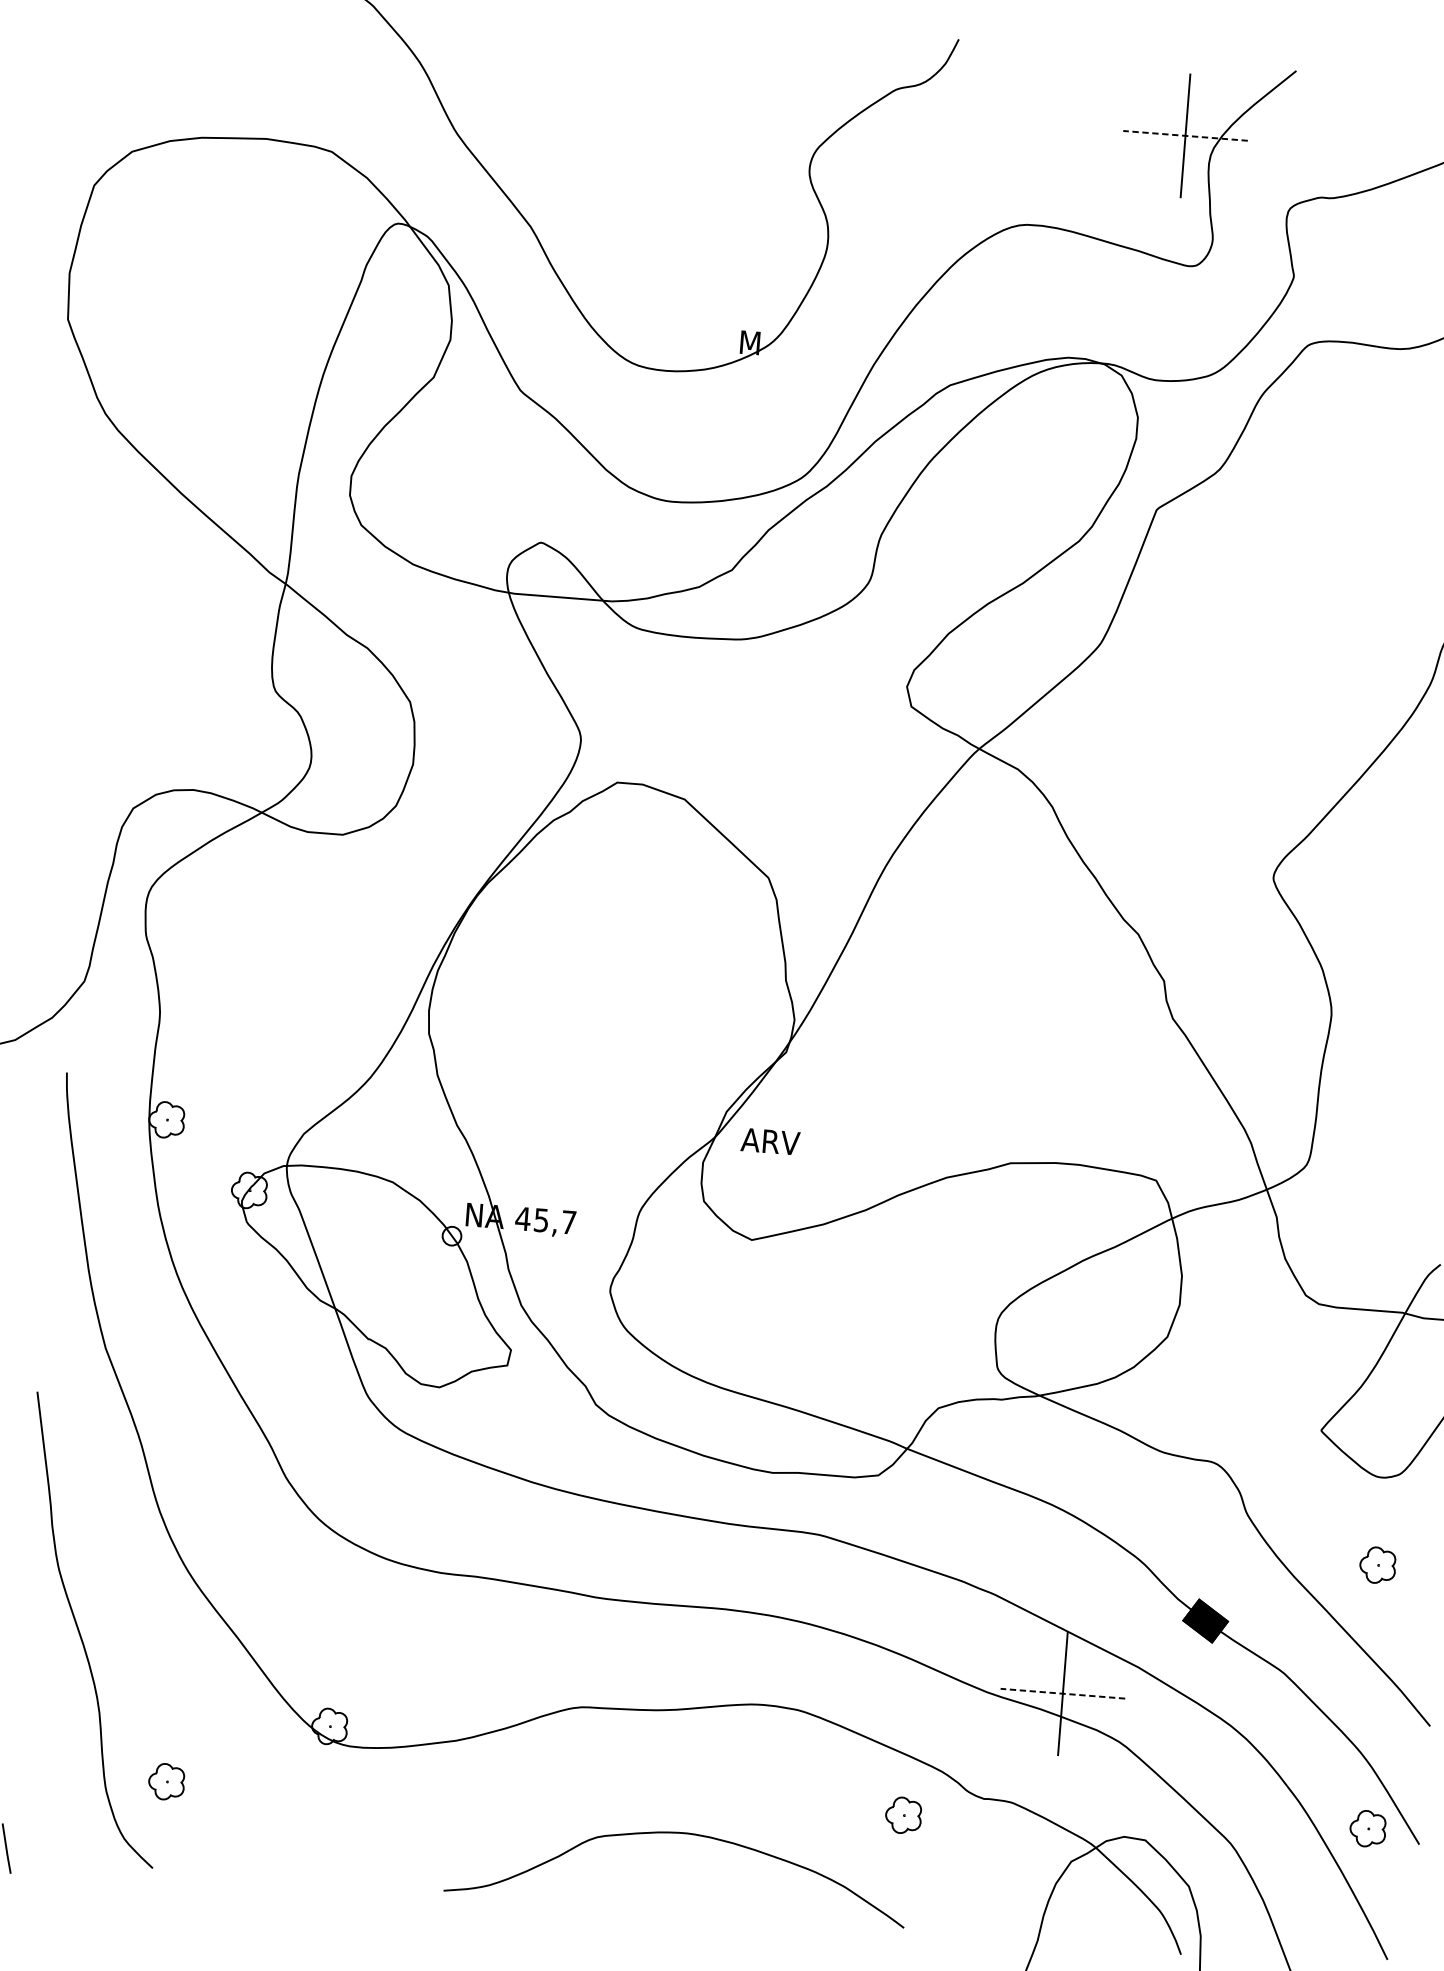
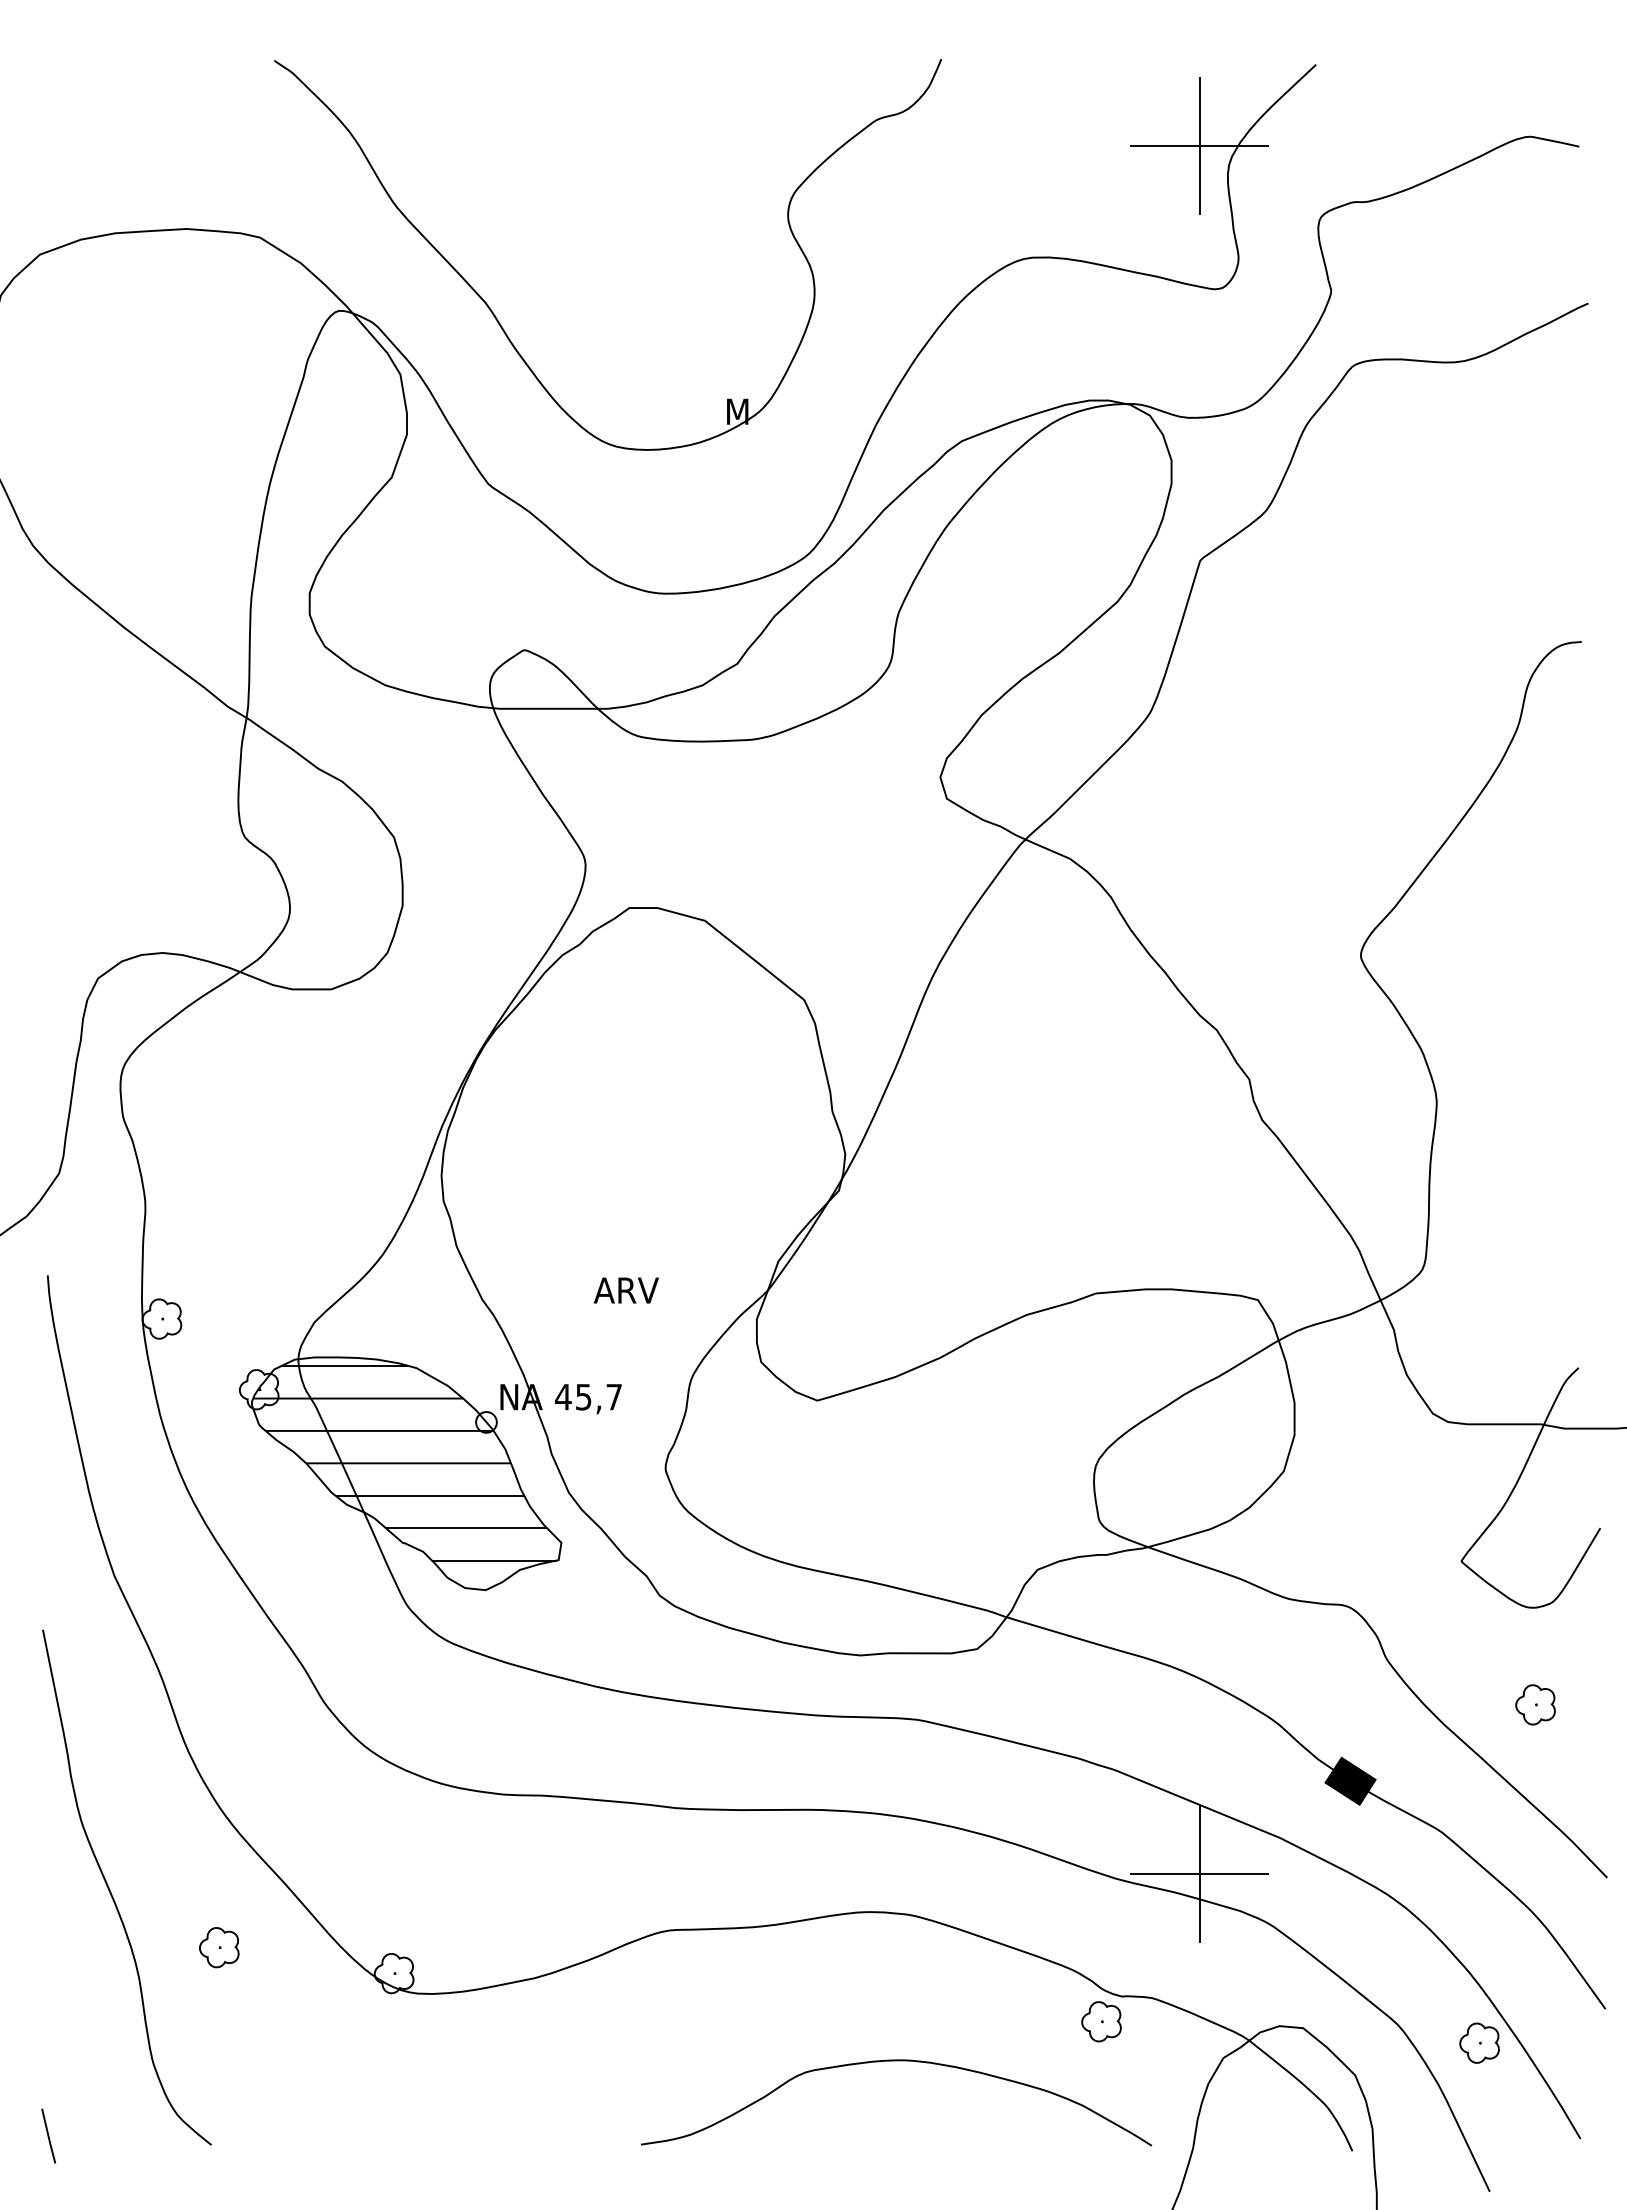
line: (1185, 135) -> (1199, 145), dashed -> solid
text: (769, 1141) -> (625, 1290), moved
hatch: (375, 1267) -> (404, 1463), added
line: (1062, 1693) -> (1199, 1873), dashed -> solid
part: (166, 1781) -> (219, 1947), moved
part: (903, 1815) -> (1101, 2021), moved
part: (1367, 1828) -> (1479, 2042), moved
curve: (679, 1833) -> (896, 2061), moved

